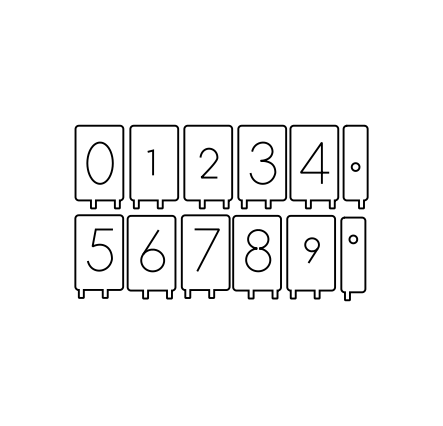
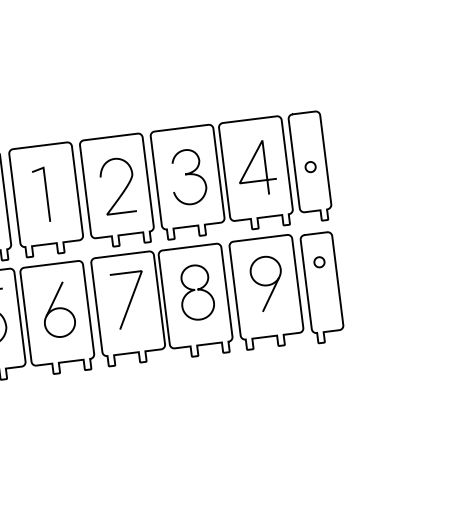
part: (150, 162) -> (41, 194), size x1.67
part: (208, 162) -> (117, 185), size x1.43
part: (311, 250) -> (266, 283), size x1.67

